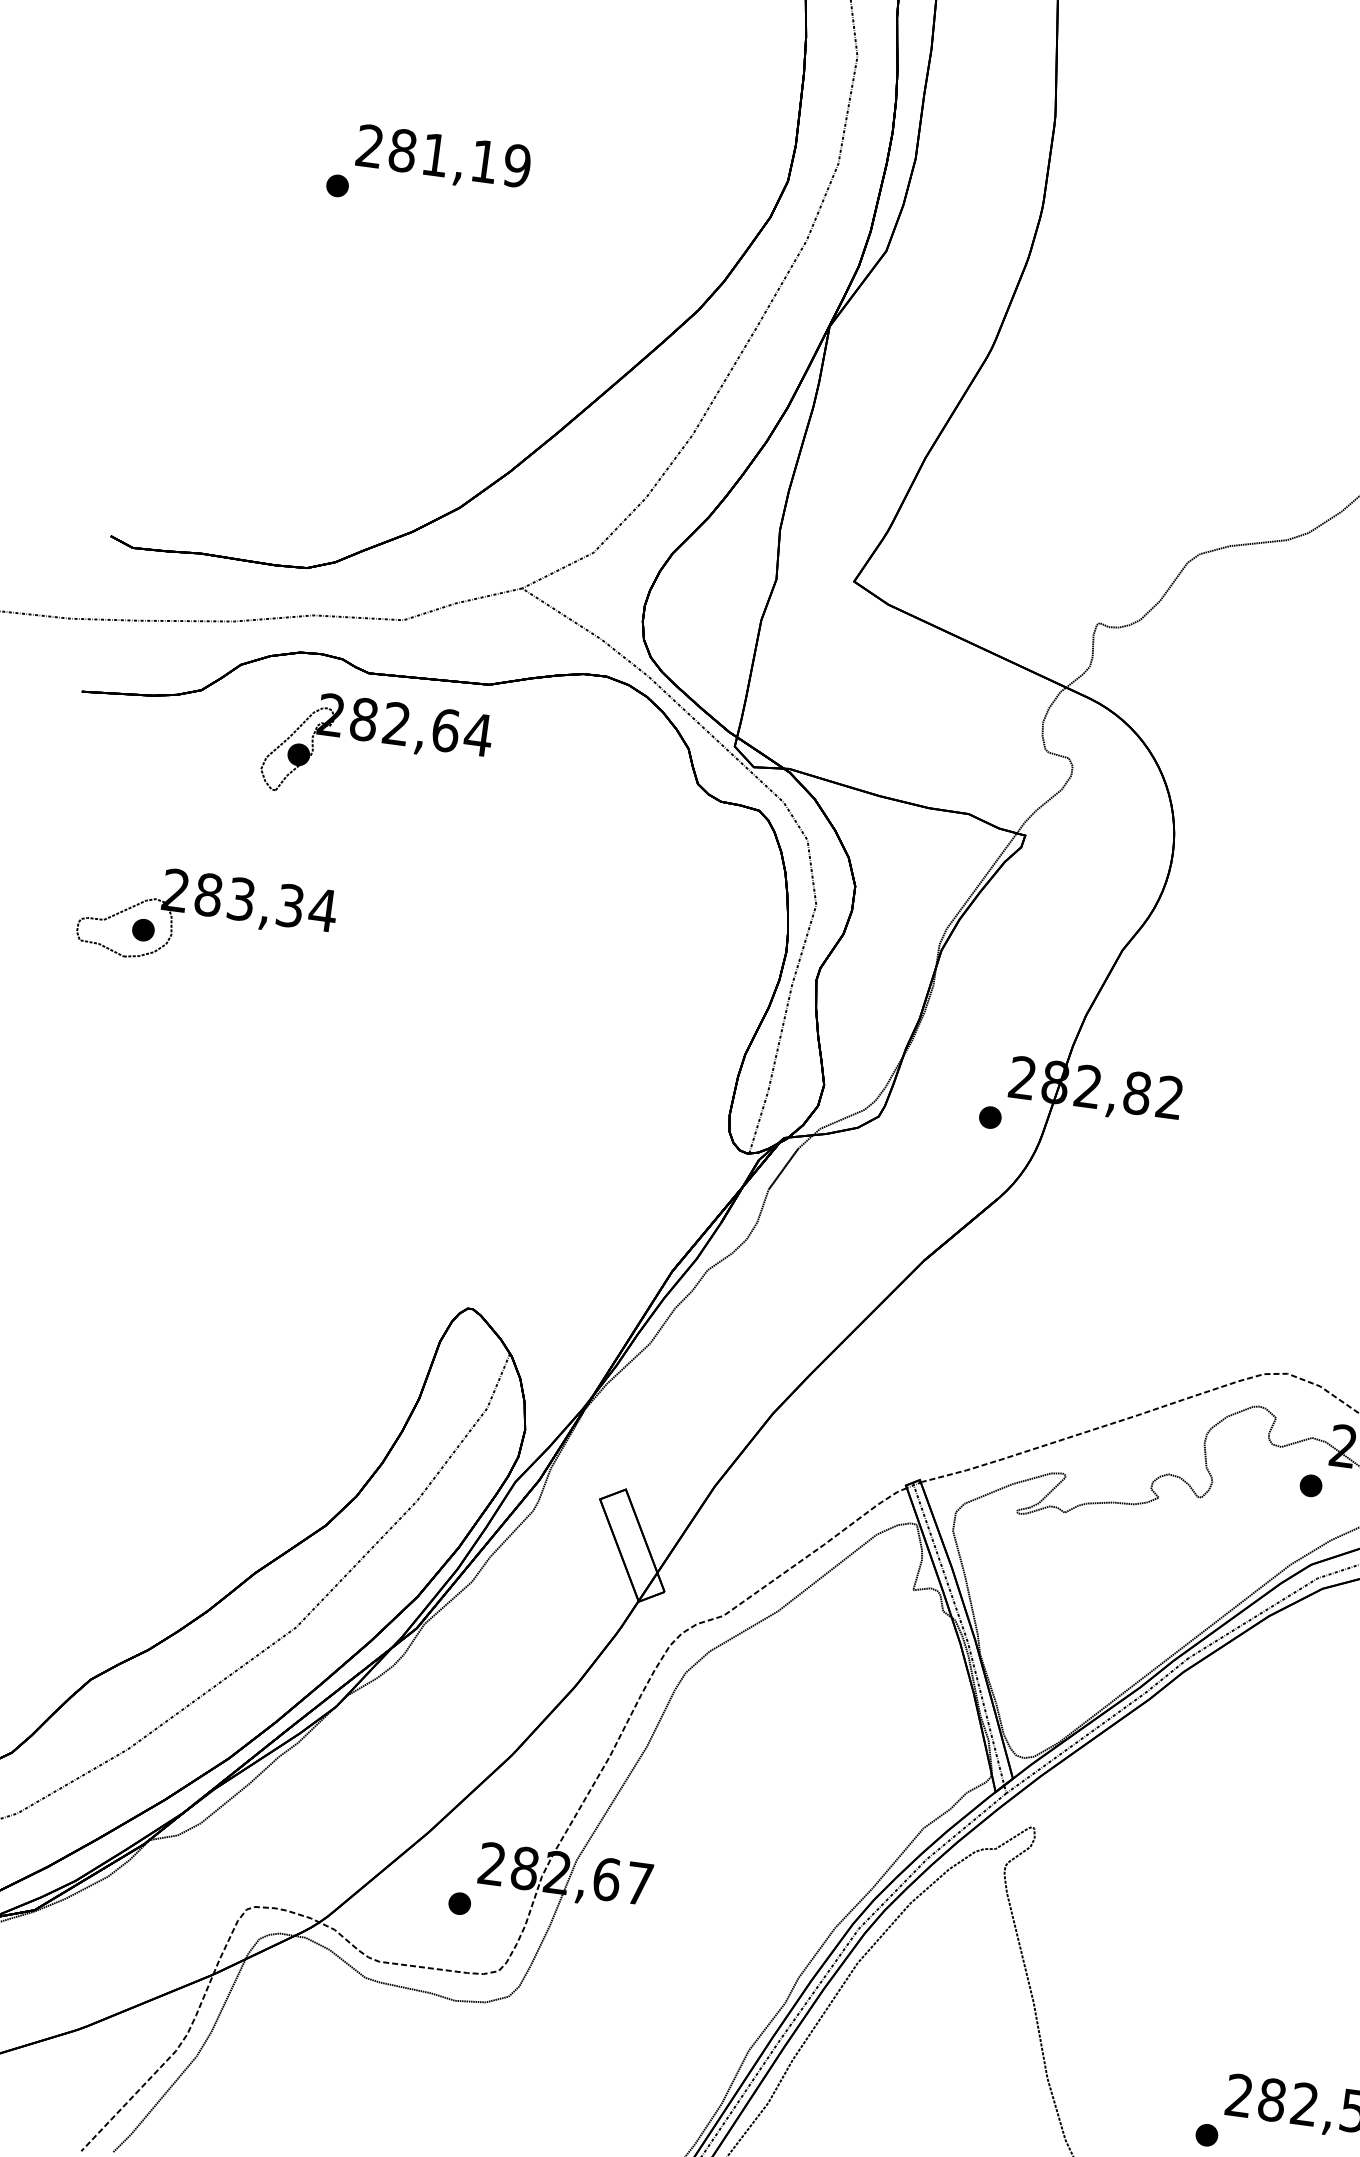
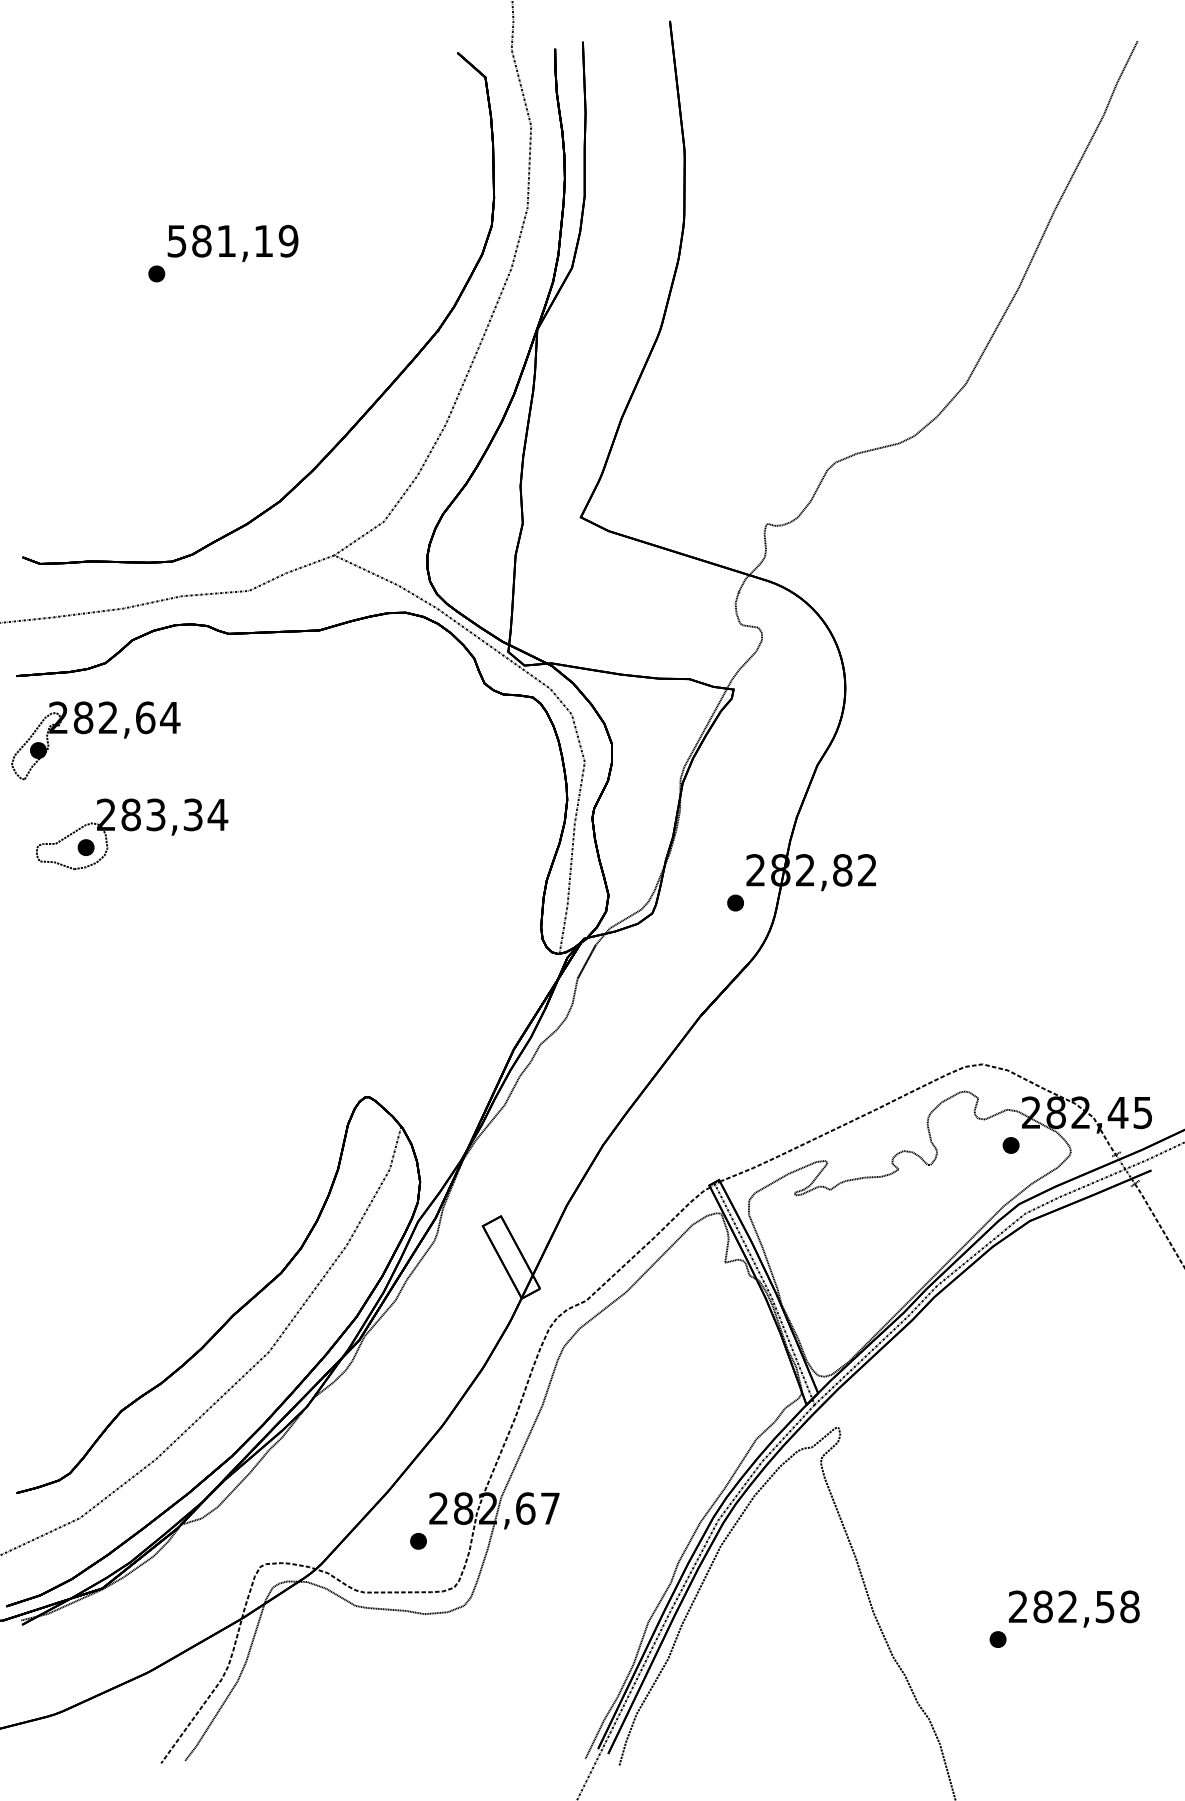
text: (369, 145) -> (176, 240), 281,19 -> 581,19
part: (382, 743) -> (99, 733), moved

